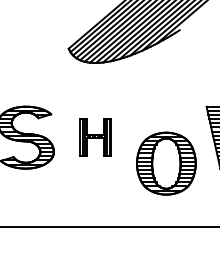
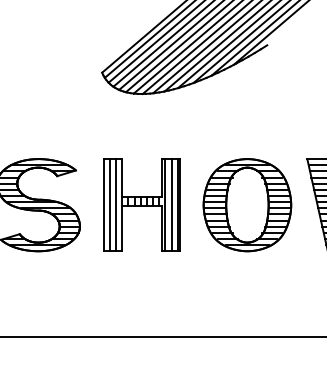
part: (95, 137) -> (141, 204), size x1.67
part: (166, 163) -> (247, 204), moved

